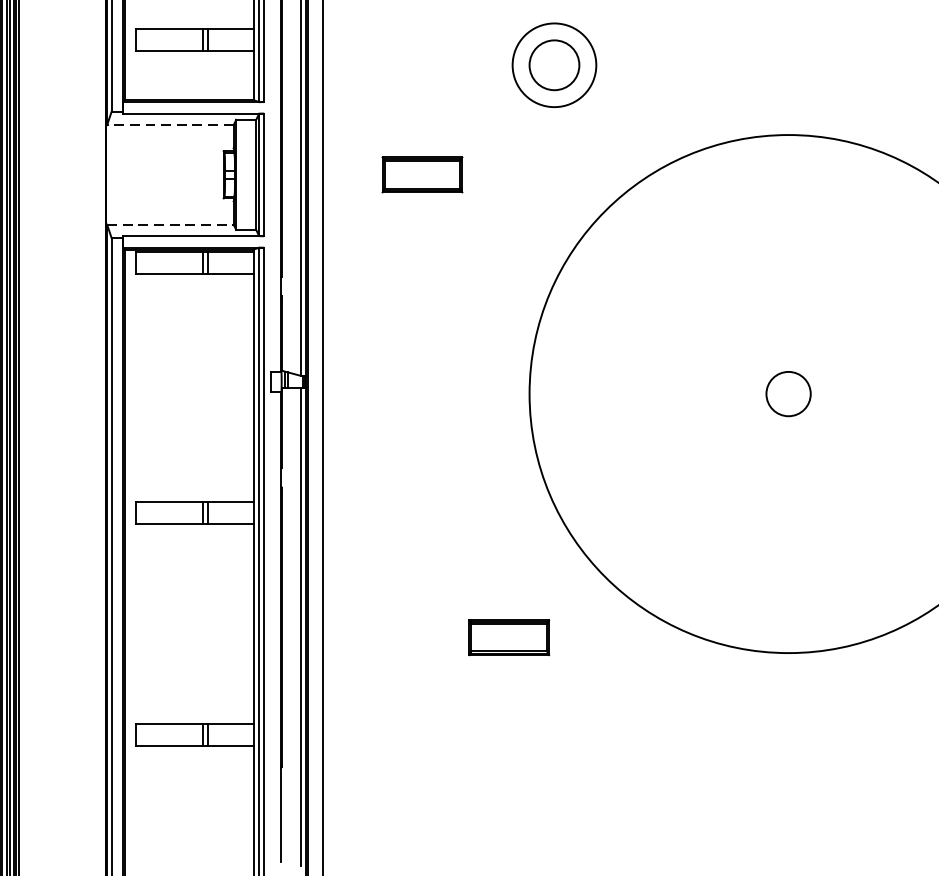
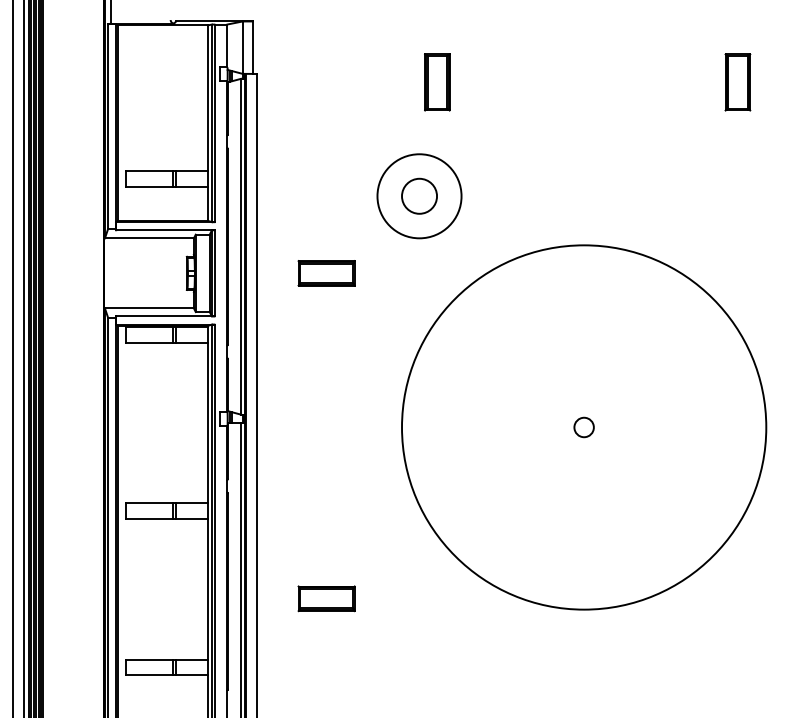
circle: (554, 65) -> (419, 196), size x1.43
line: (169, 125) -> (148, 238), dashed -> solid
line: (170, 224) -> (149, 308), dashed -> solid
circle: (787, 394) -> (583, 427), size x0.62
part: (508, 637) -> (326, 598), moved

